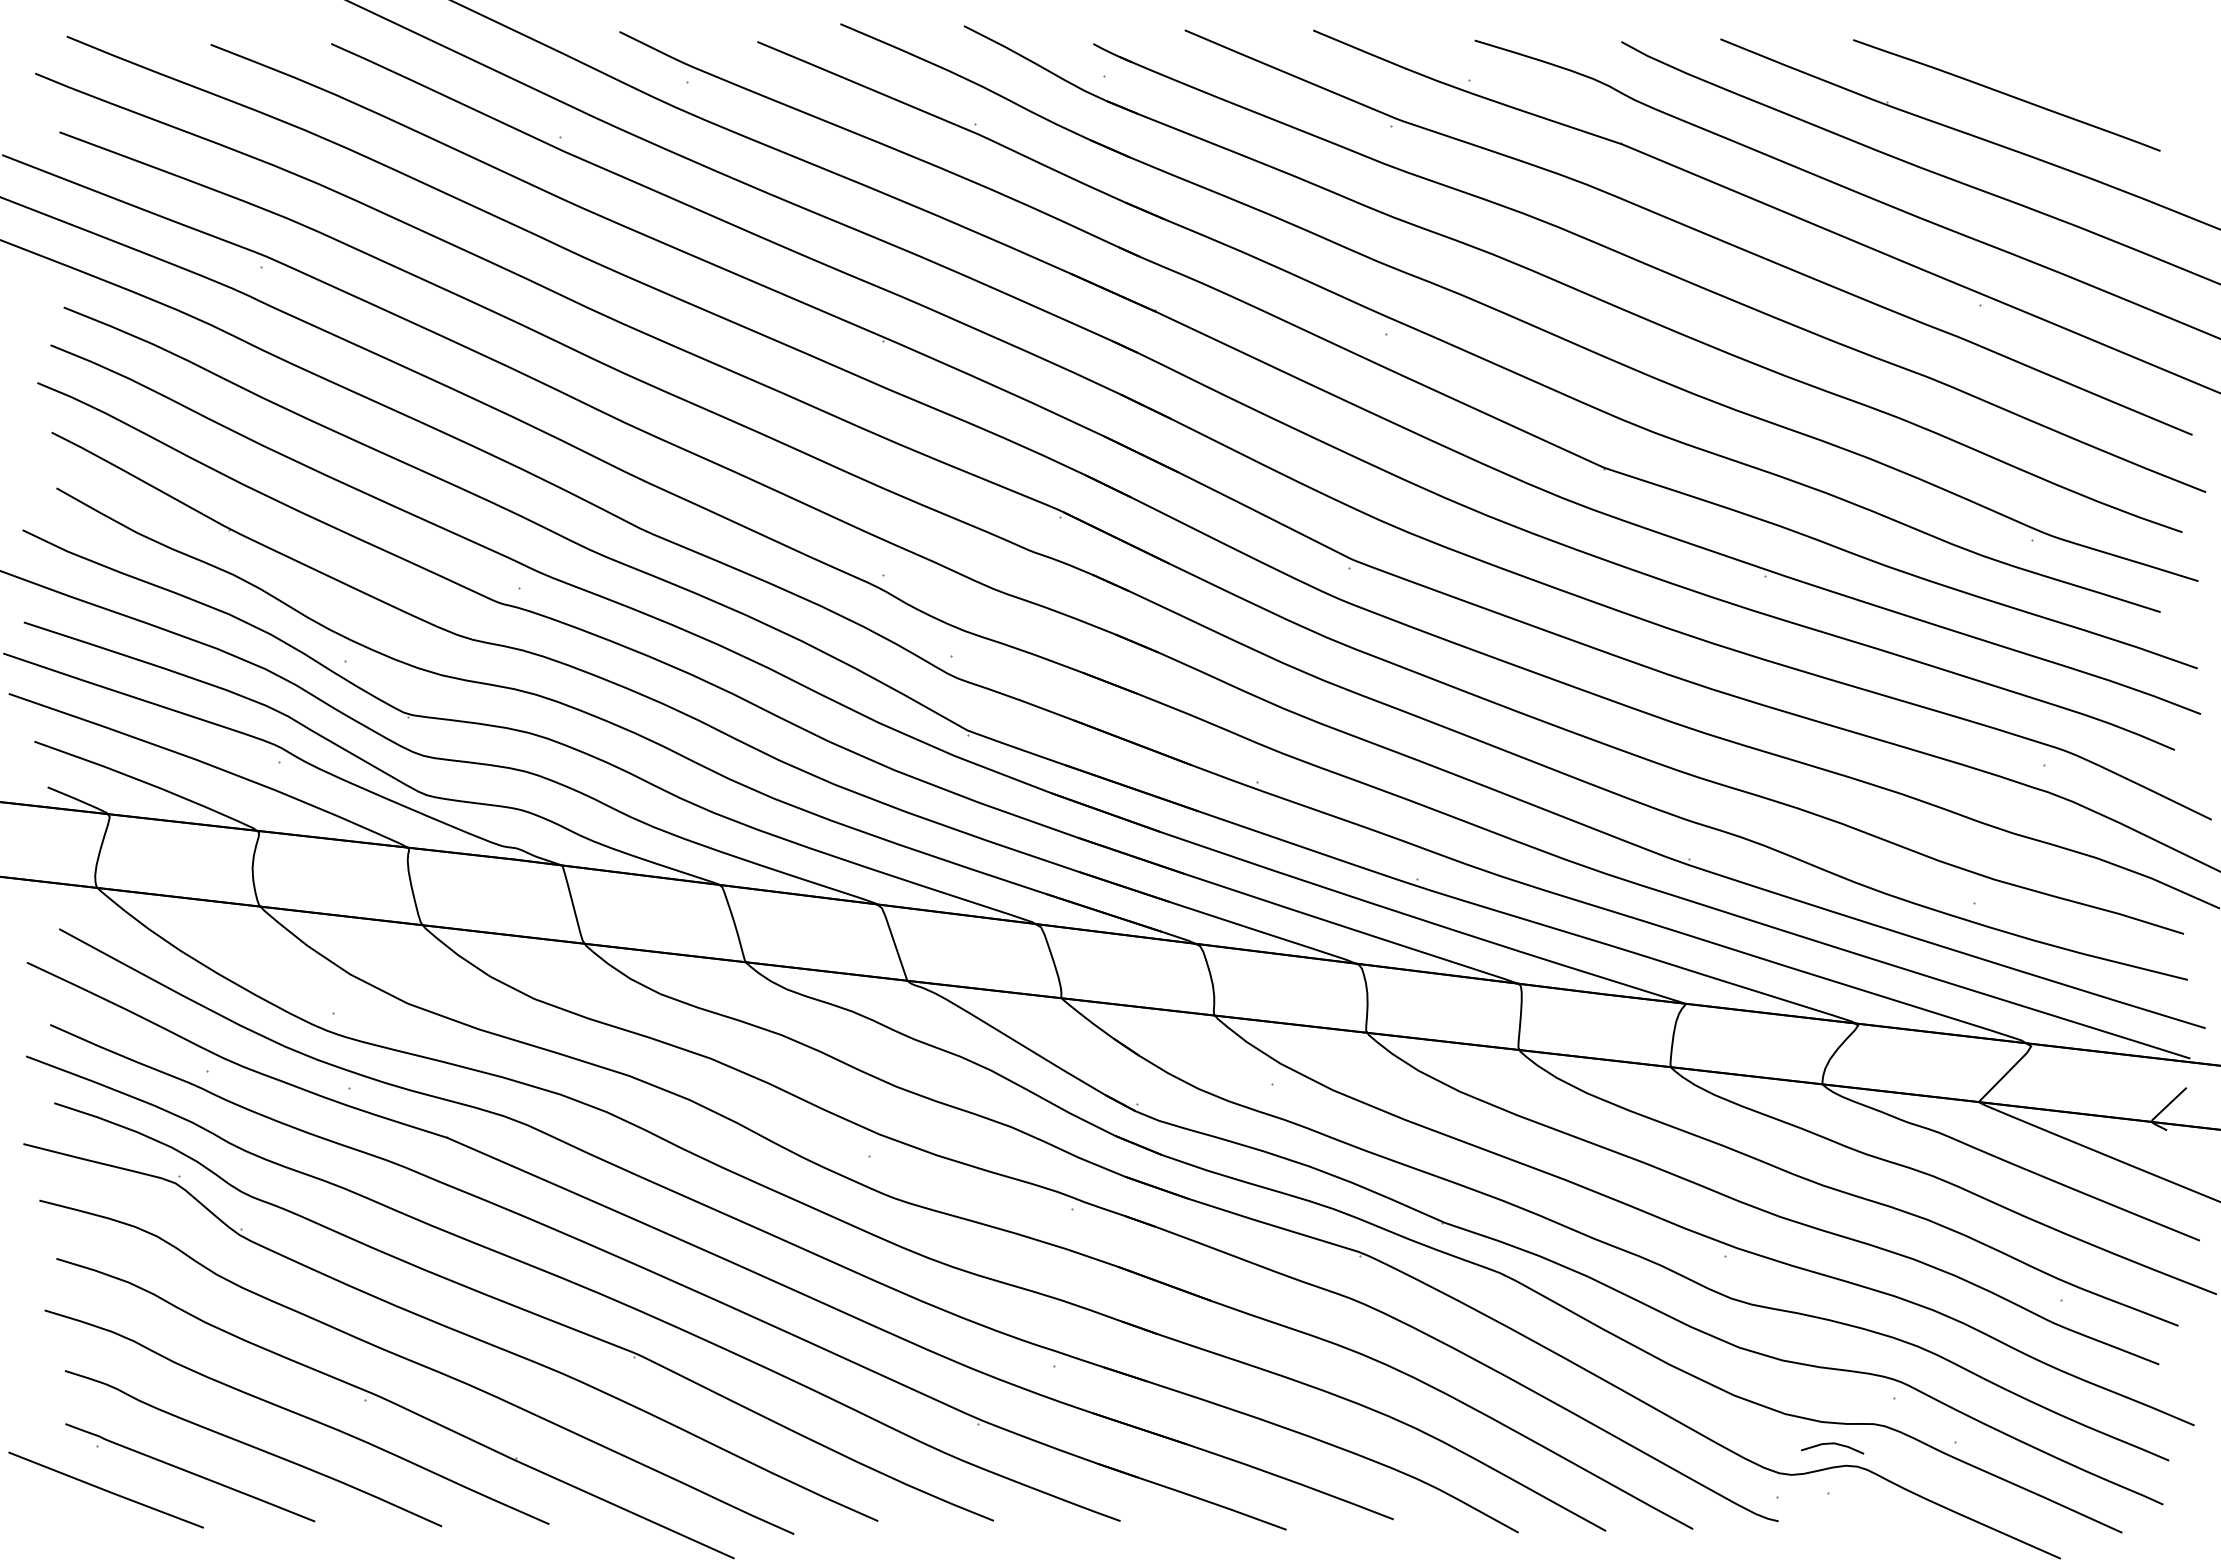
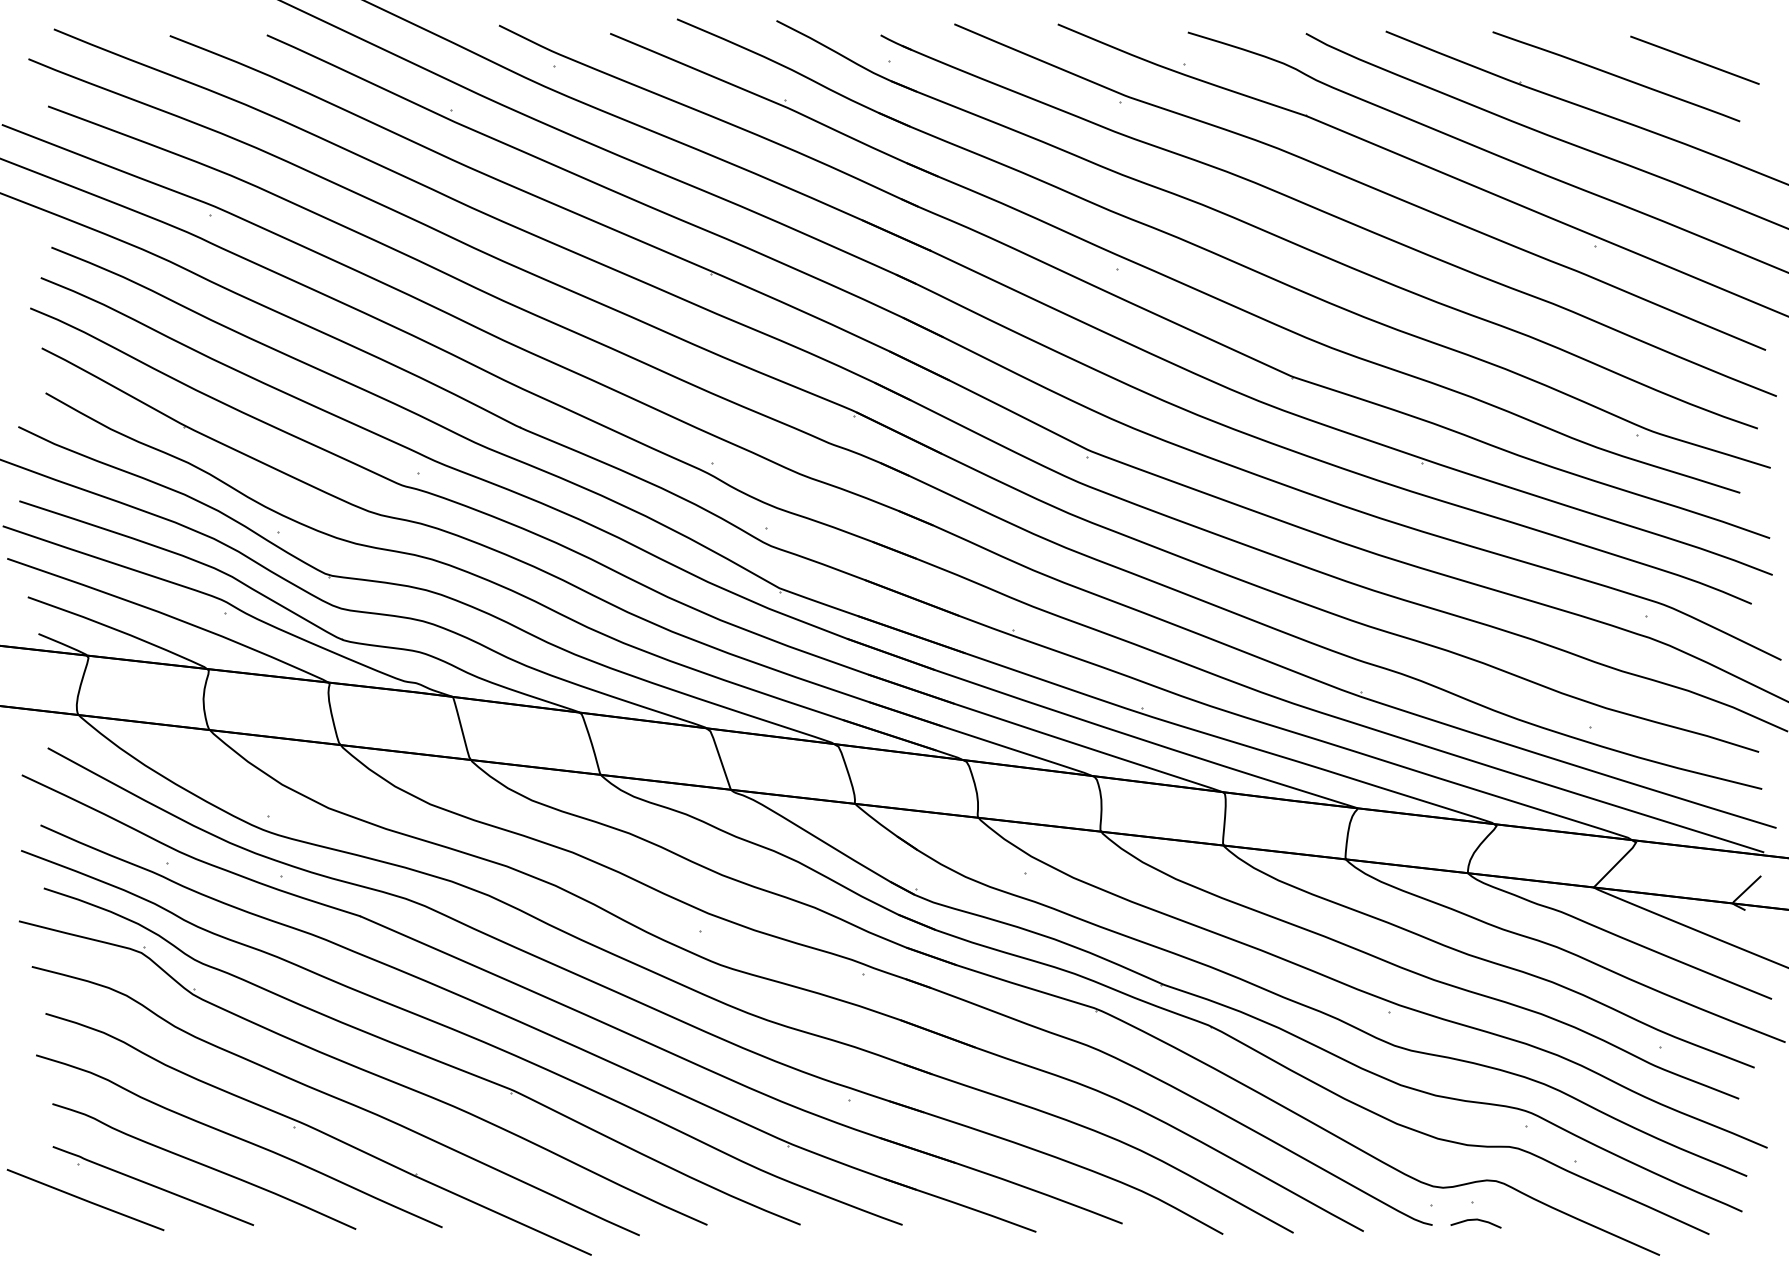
line: (2104, 74) -> (1695, 59), added
line: (1832, 1444) -> (1475, 1220), moved

